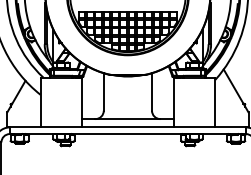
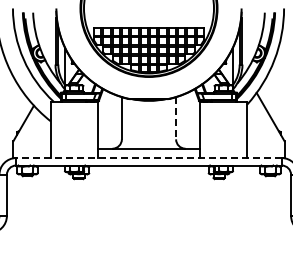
line: (152, 92) -> (176, 118), solid -> dashed
line: (128, 127) -> (149, 158), solid -> dashed

